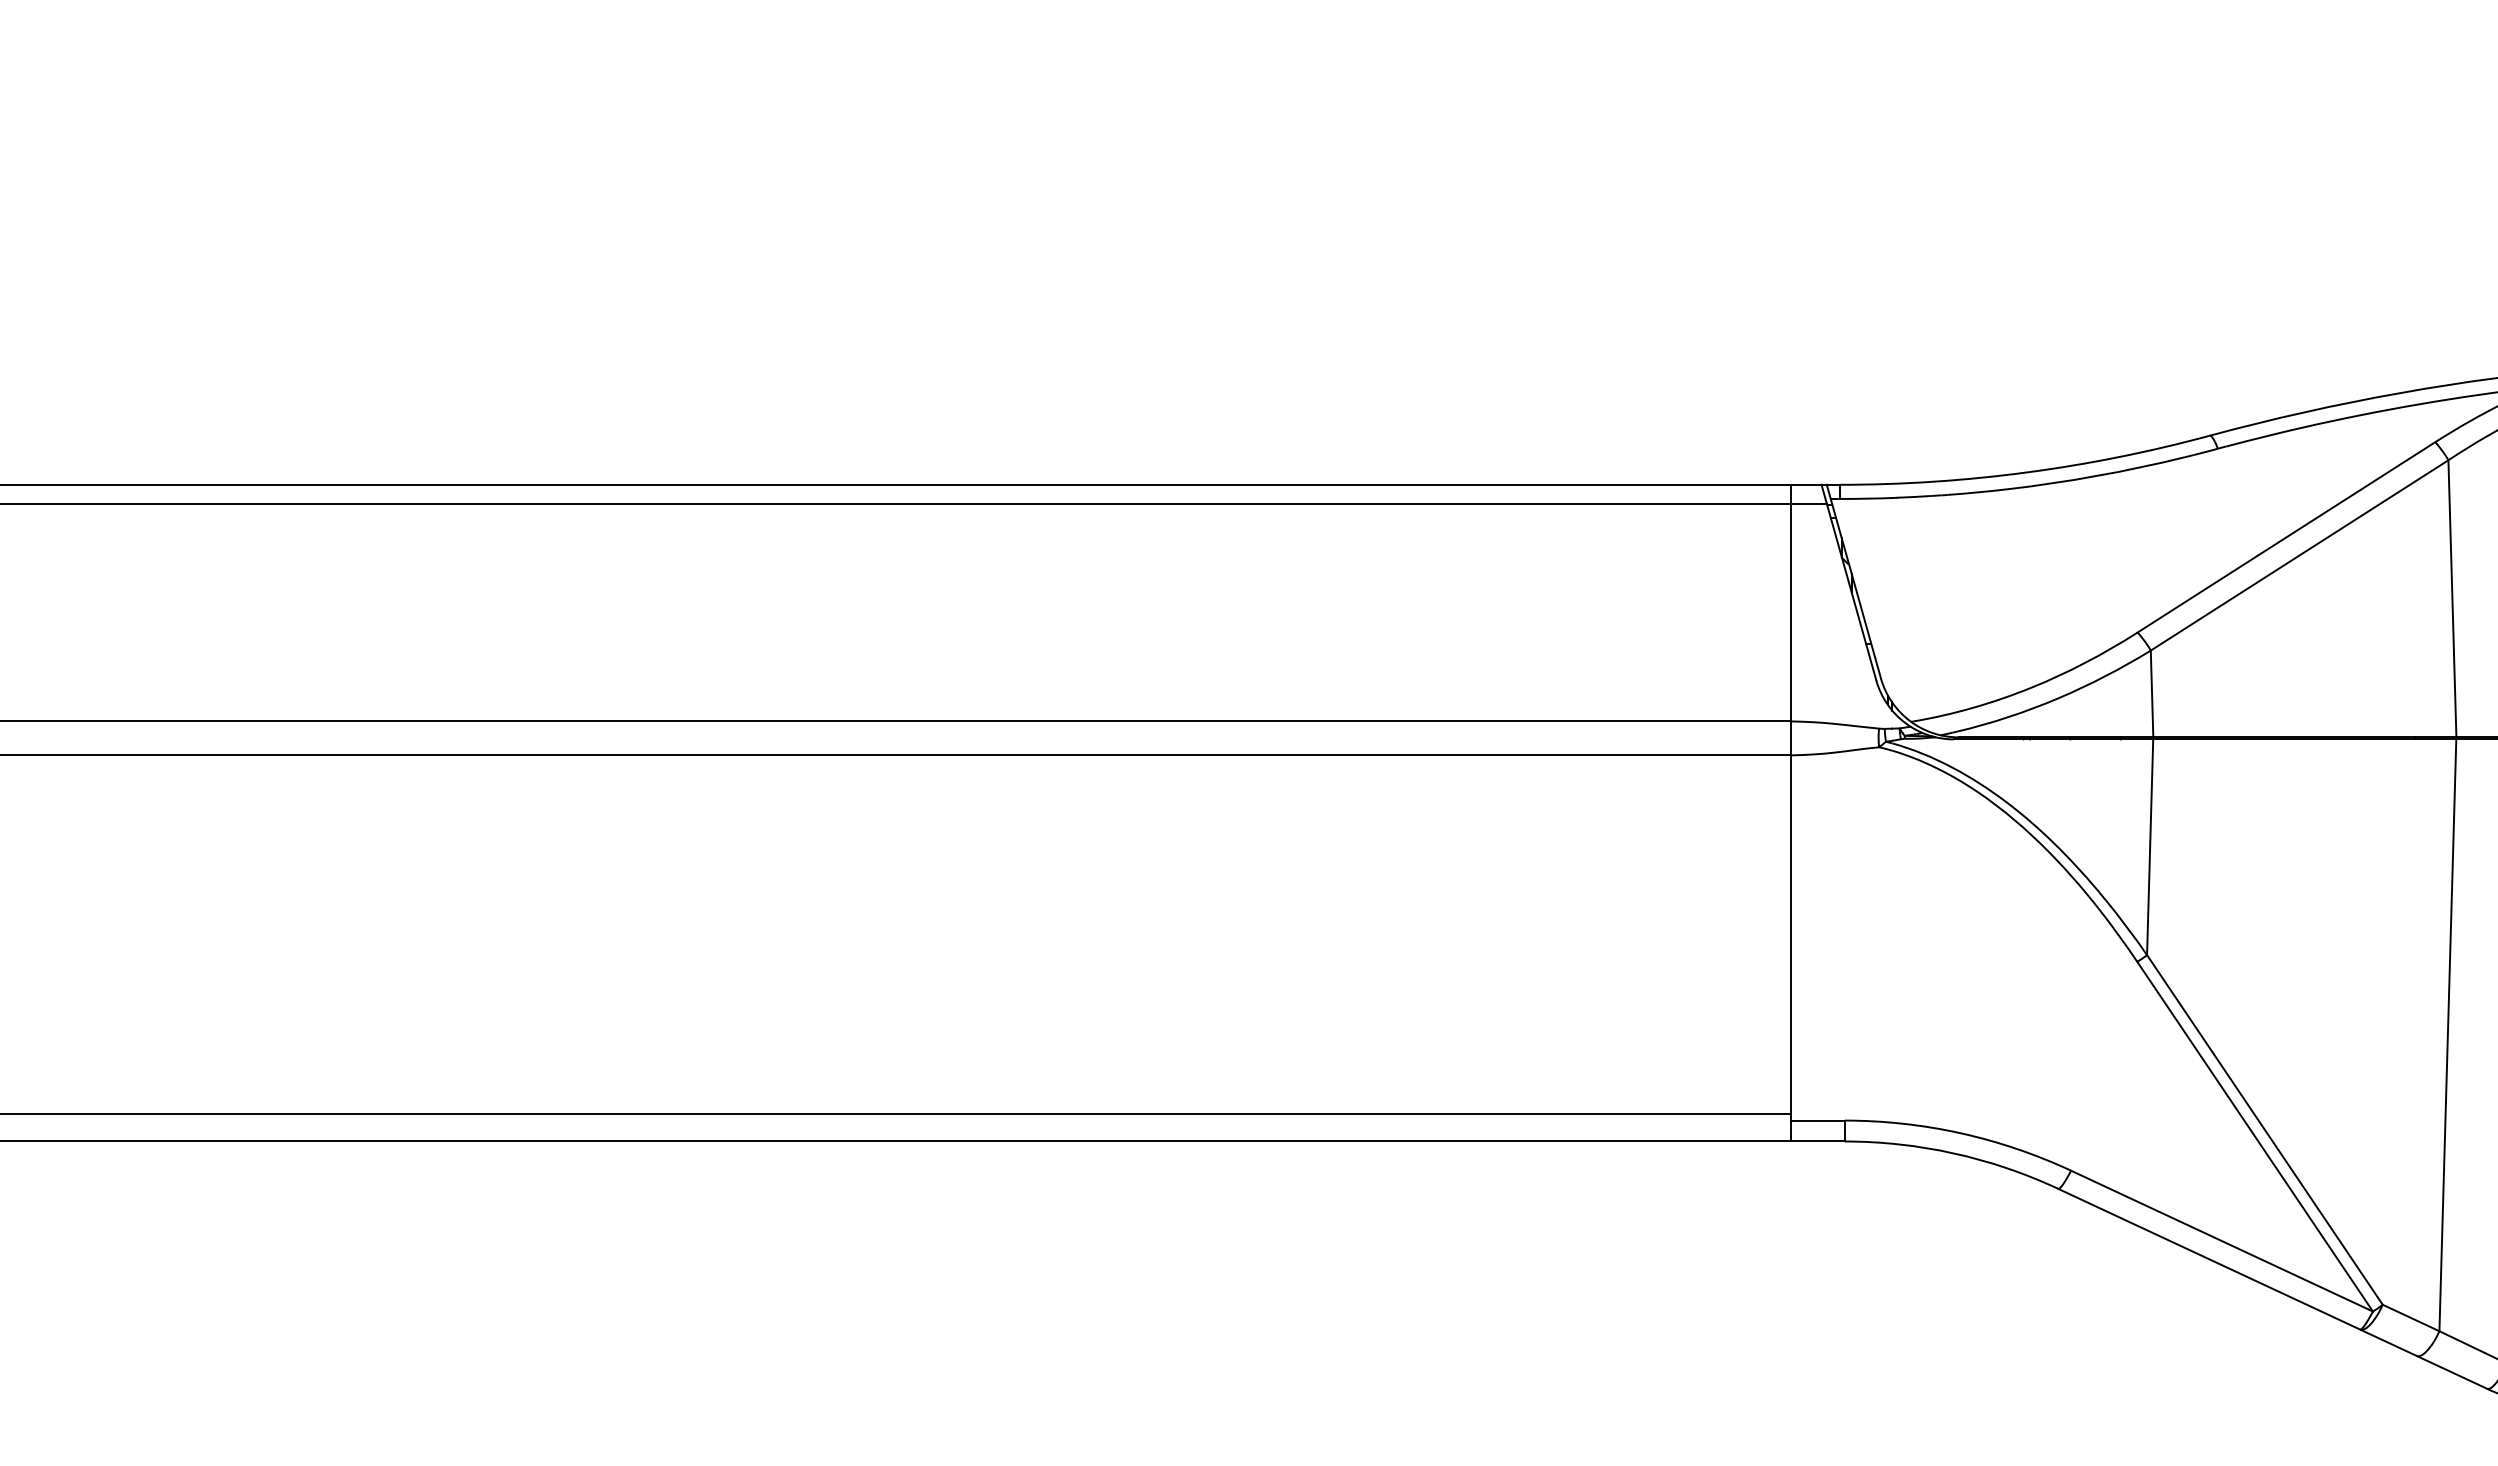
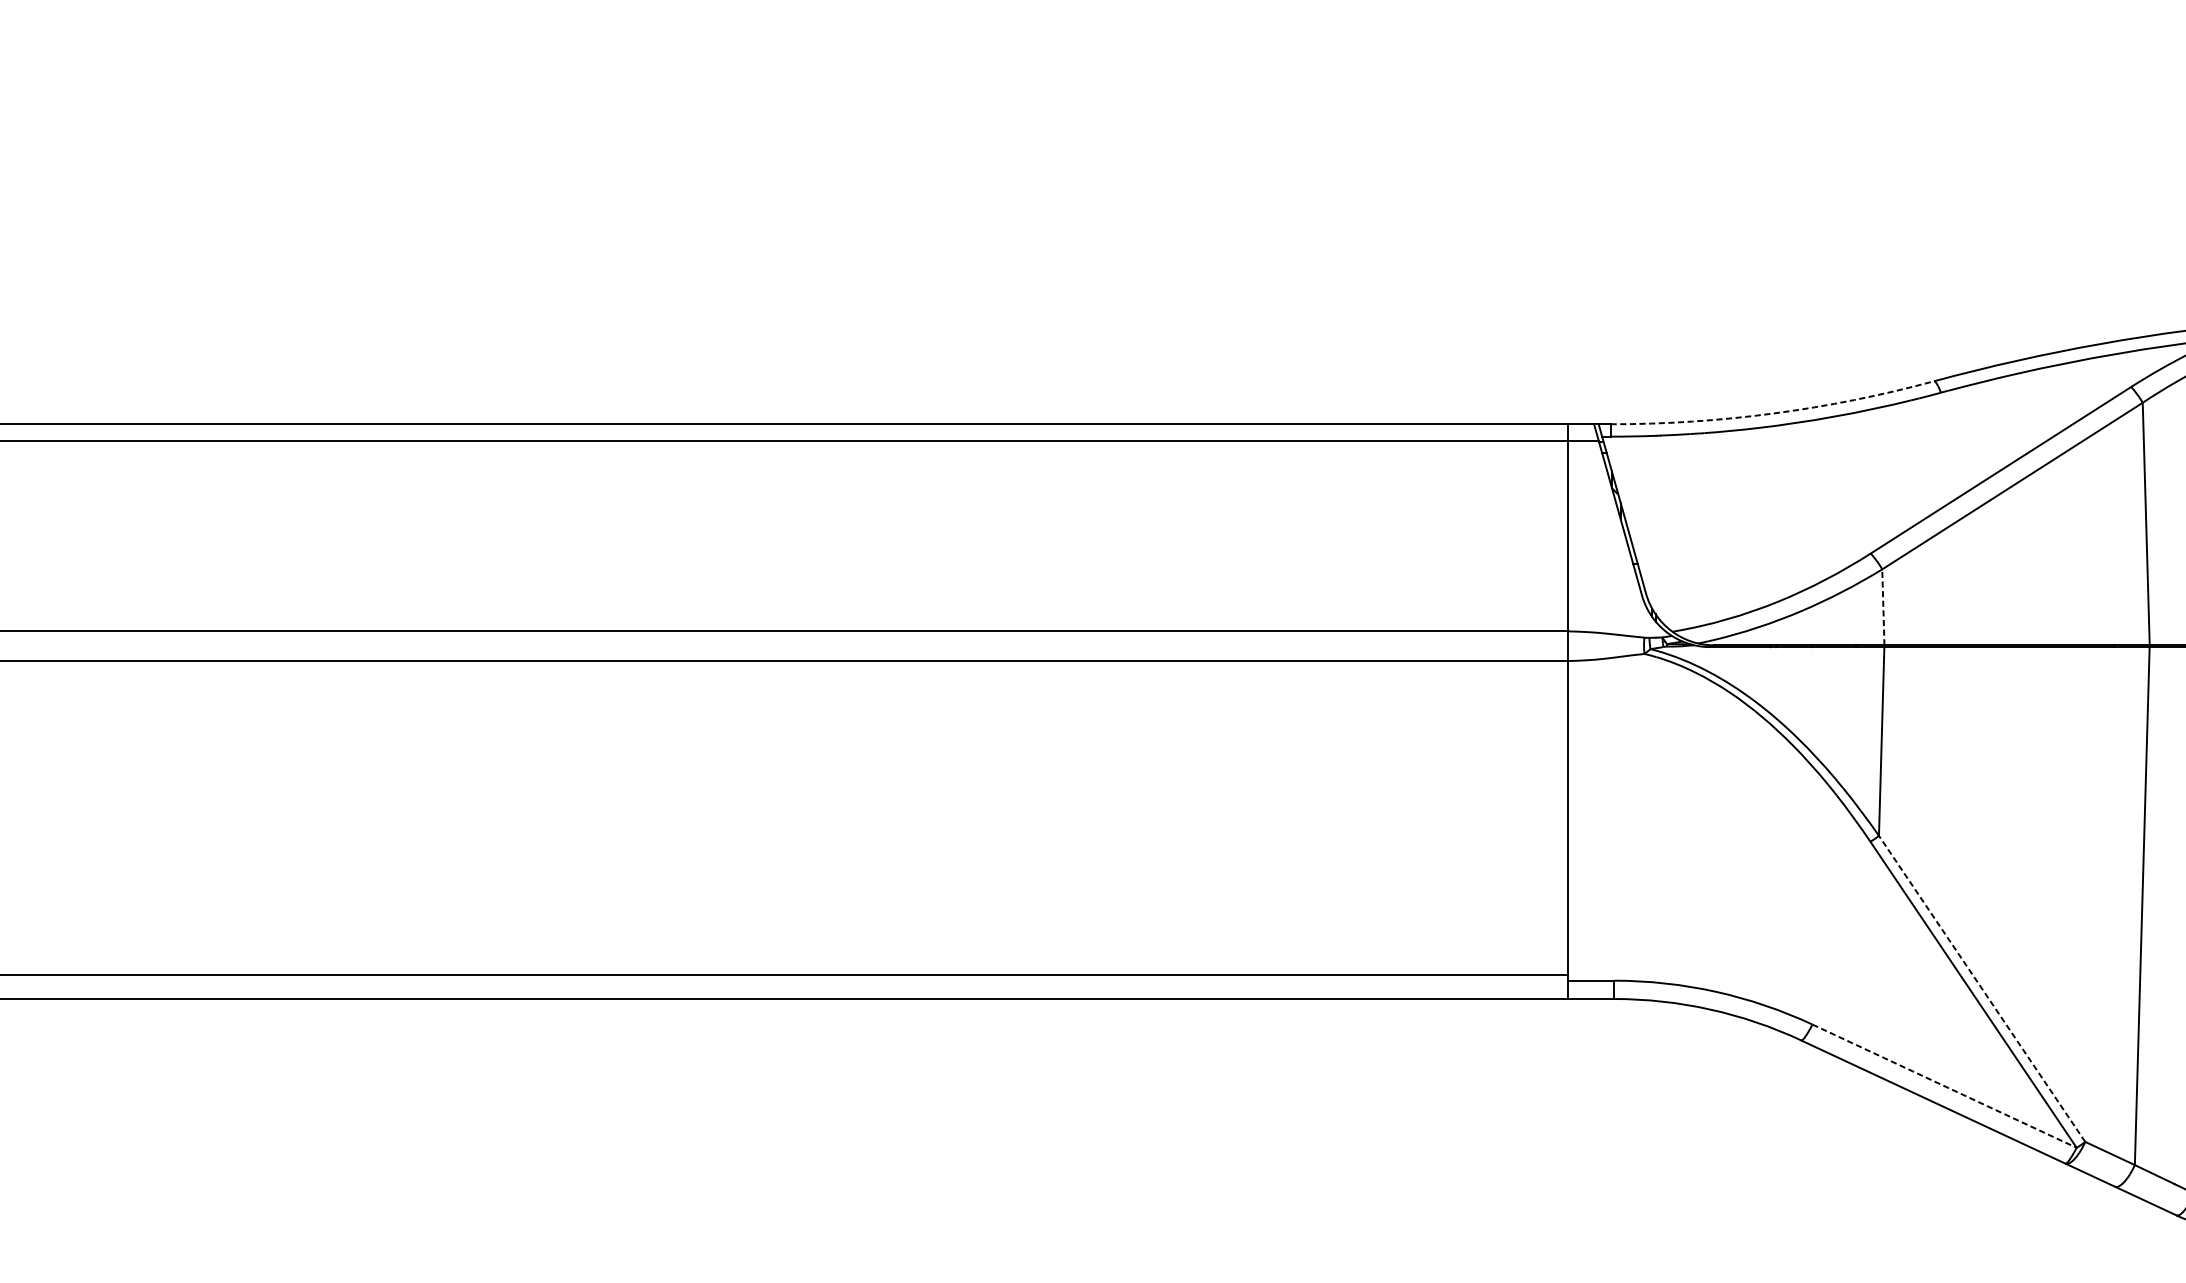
arc: (2026, 472) -> (1773, 413), solid -> dashed
line: (2152, 693) -> (1883, 606), solid -> dashed
line: (2264, 1129) -> (1981, 988), solid -> dashed
line: (2222, 1241) -> (1945, 1086), solid -> dashed

